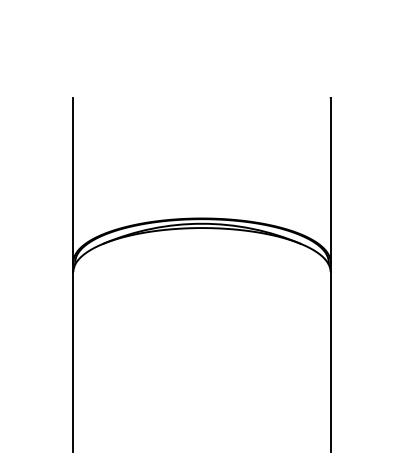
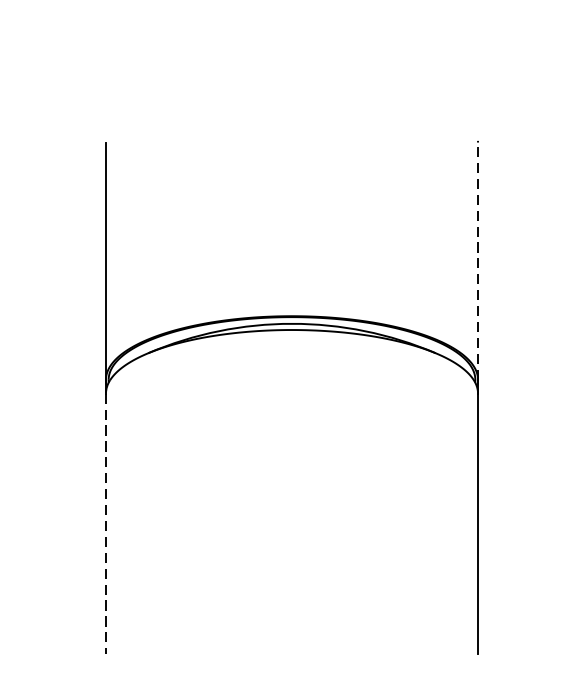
line: (330, 179) -> (477, 259), solid -> dashed
line: (73, 362) -> (106, 524), solid -> dashed

